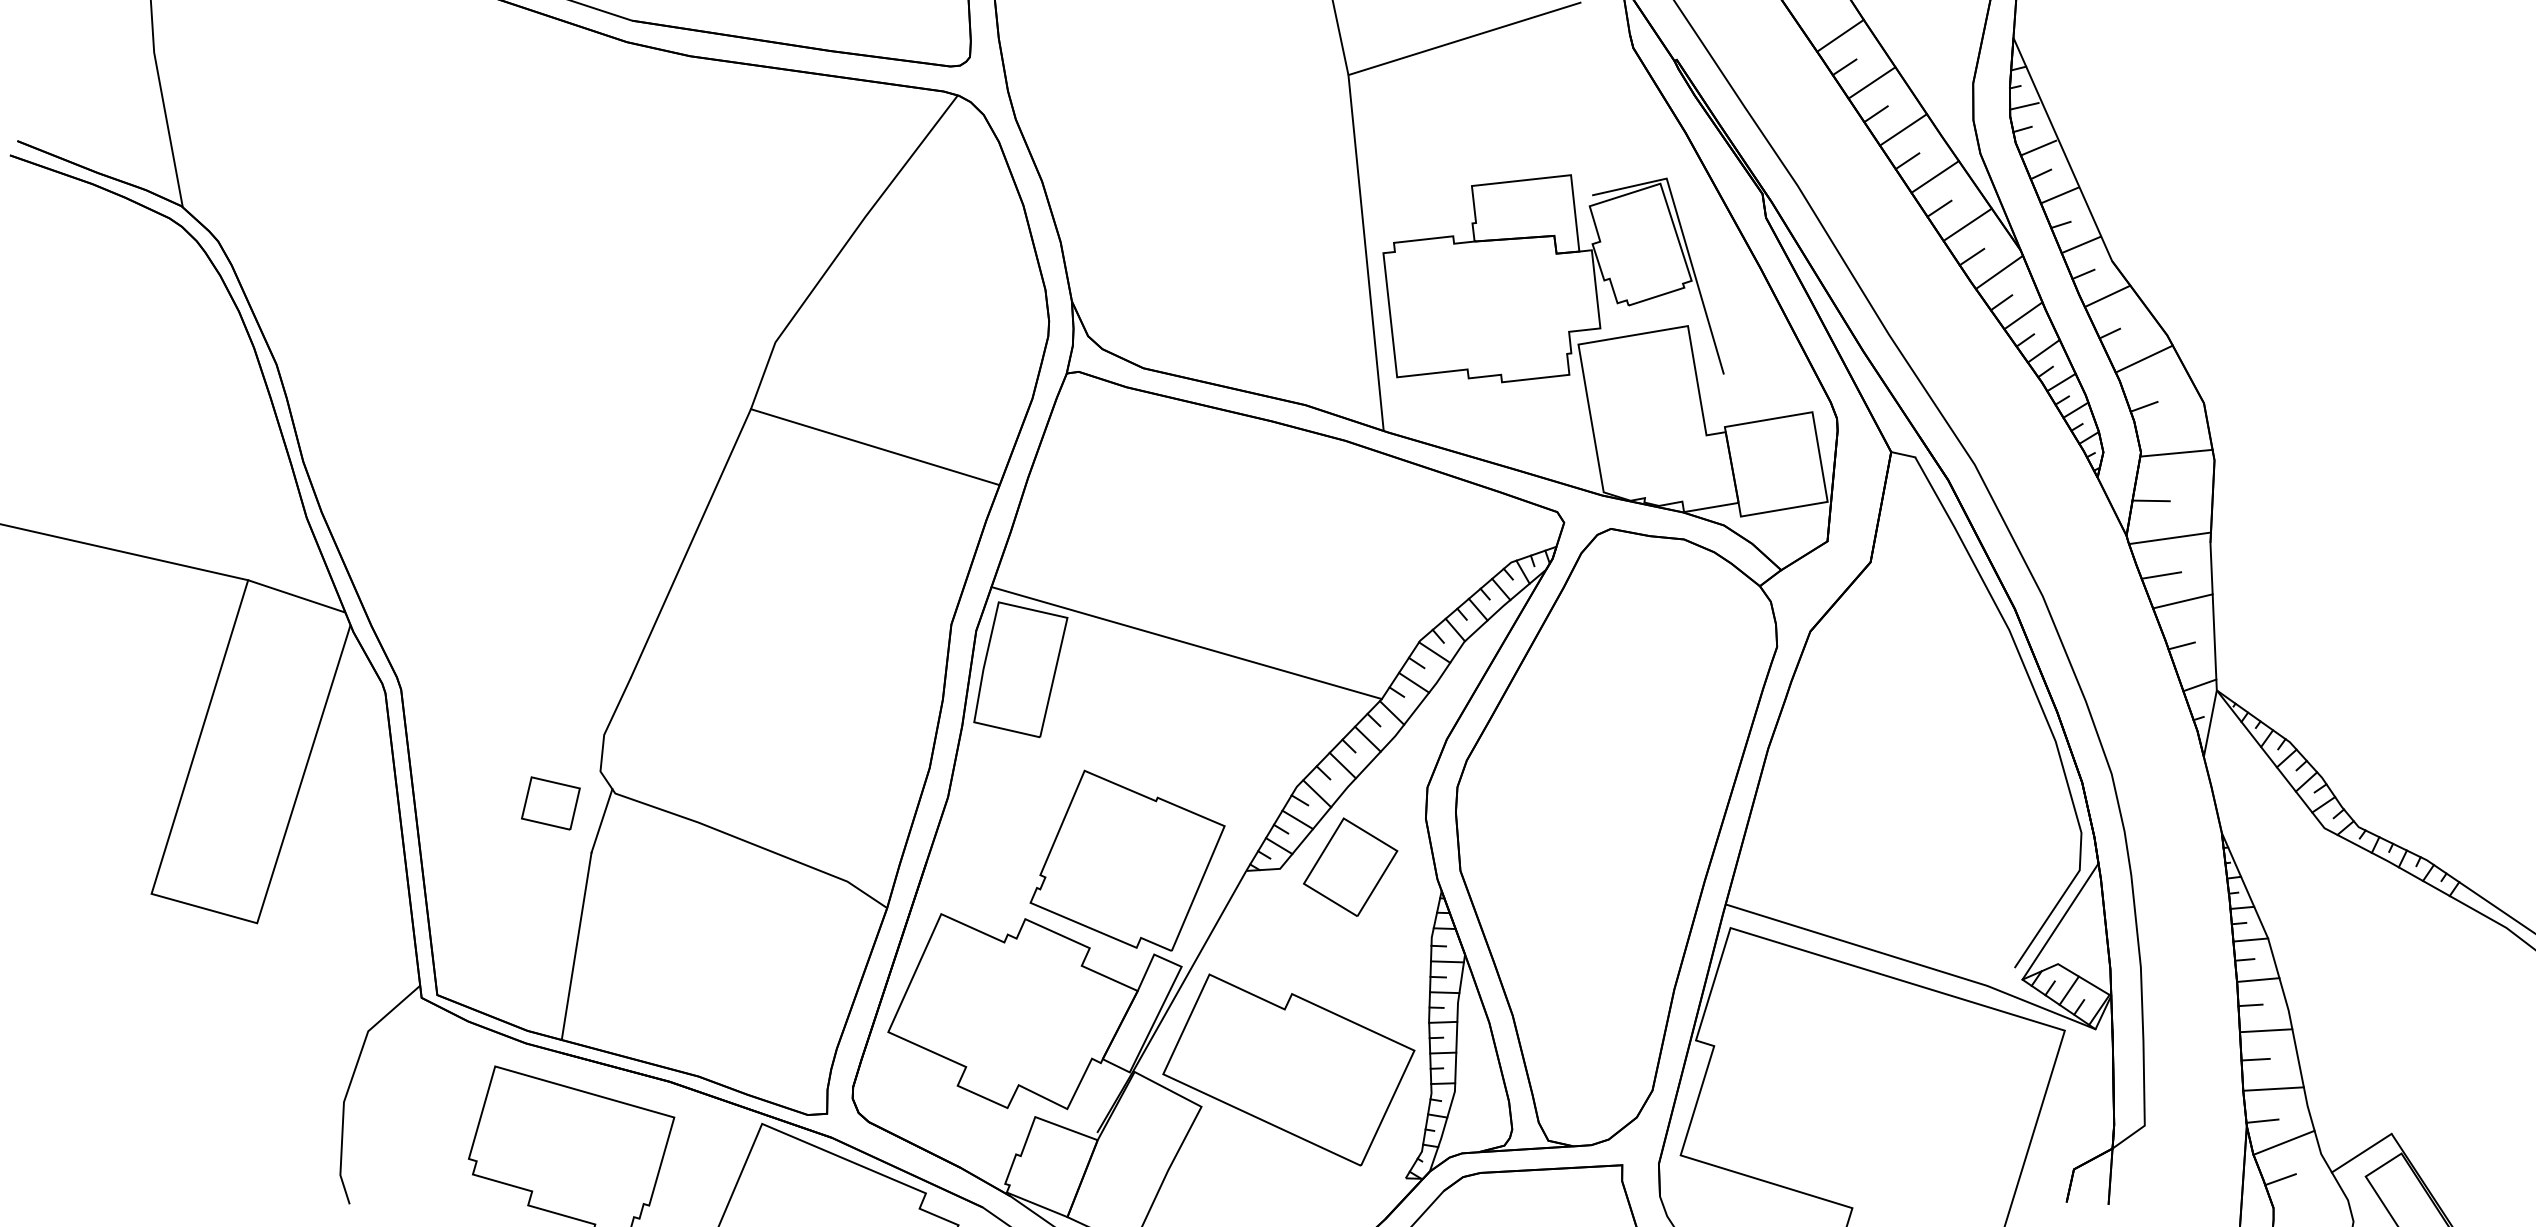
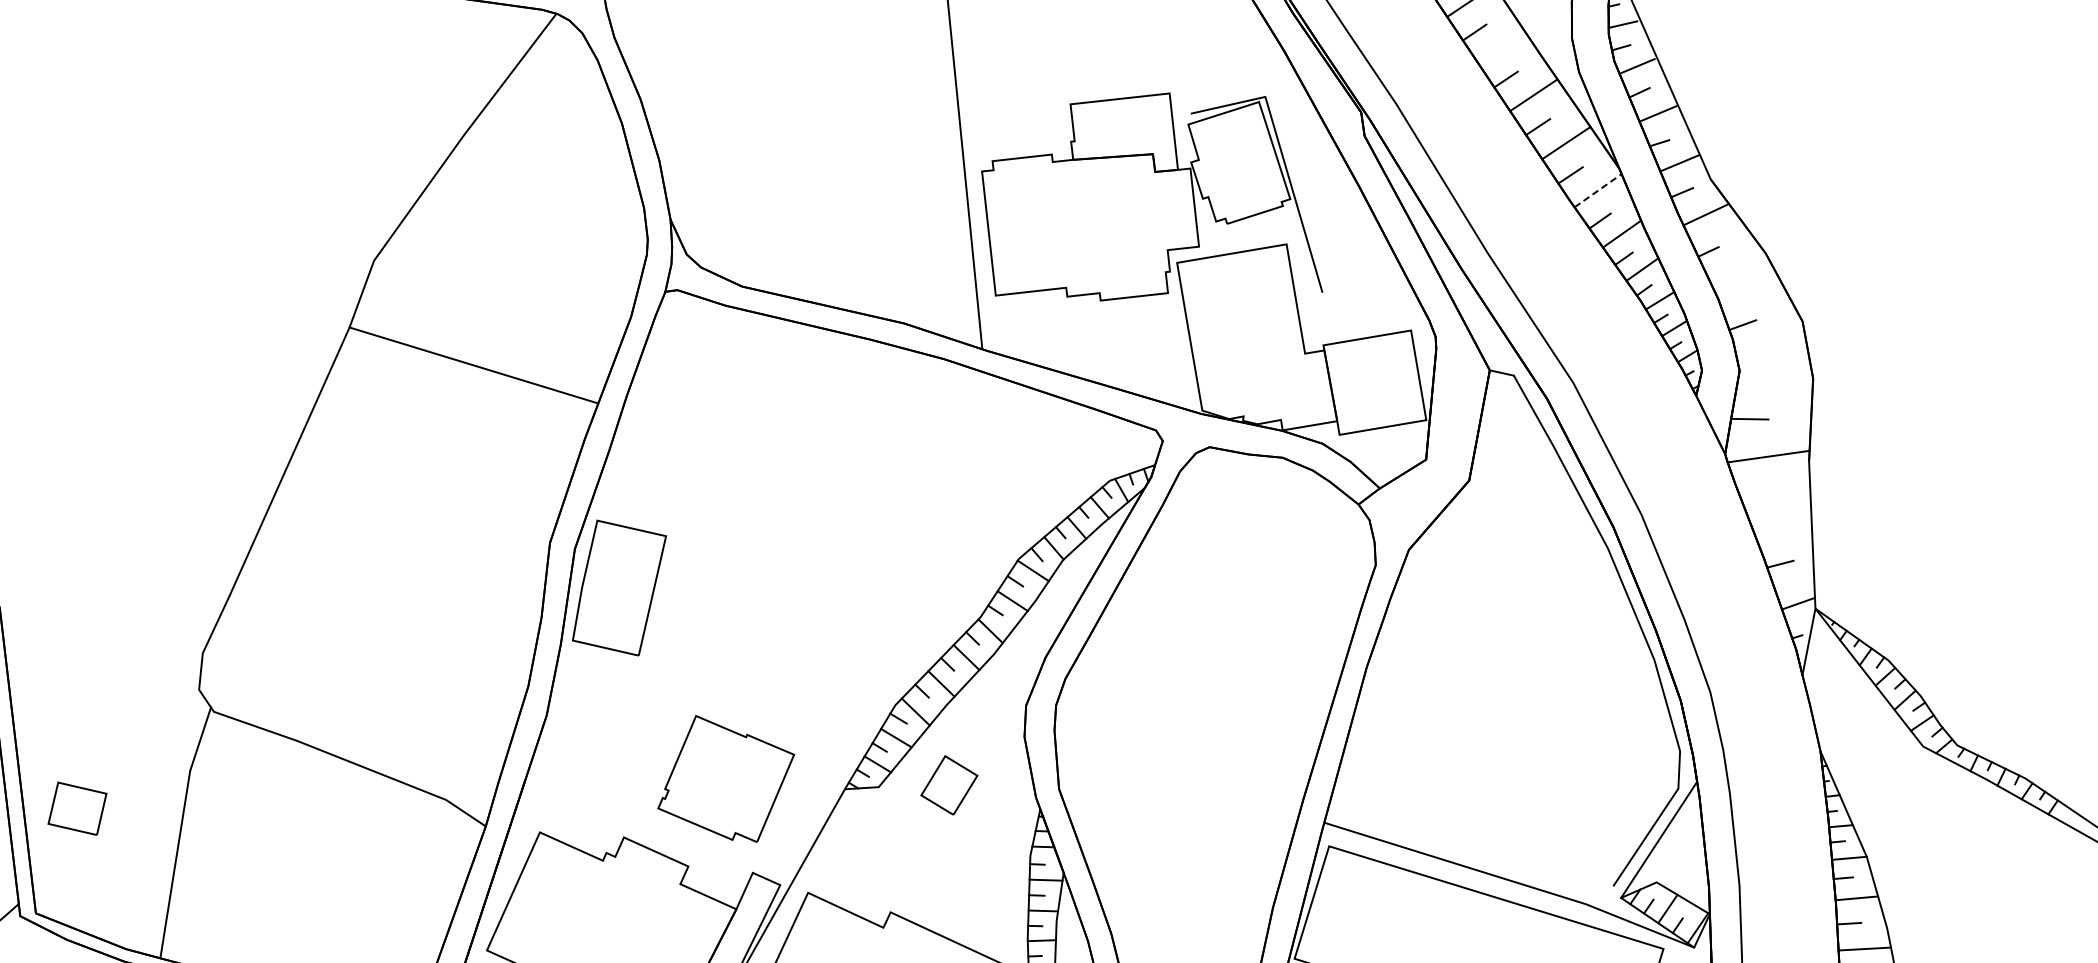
line: (1903, 129) -> (1502, 47), removed
line: (1999, 272) -> (1598, 190), solid -> dashed
line: (2143, 358) -> (1742, 276), removed
line: (2176, 452) -> (1775, 370), removed
line: (2161, 575) -> (1760, 493), removed
line: (2182, 601) -> (1781, 519), removed
line: (1186, 643) -> (785, 561), removed
part: (550, 803) -> (77, 808), moved
part: (1127, 860) -> (726, 778), size x0.7
part: (1350, 866) -> (949, 784), size x0.6

